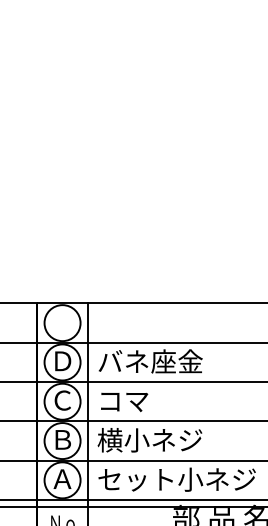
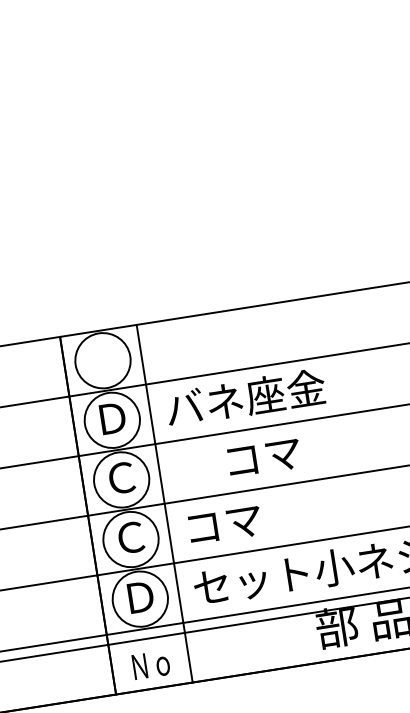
text: (124, 401) -> (264, 457), moved
text: (62, 439) -> (130, 537), Ｂ -> Ｃ
text: (149, 440) -> (262, 518), 横小ネジ -> コマ
text: (62, 478) -> (139, 596), Ａ -> Ｄ

